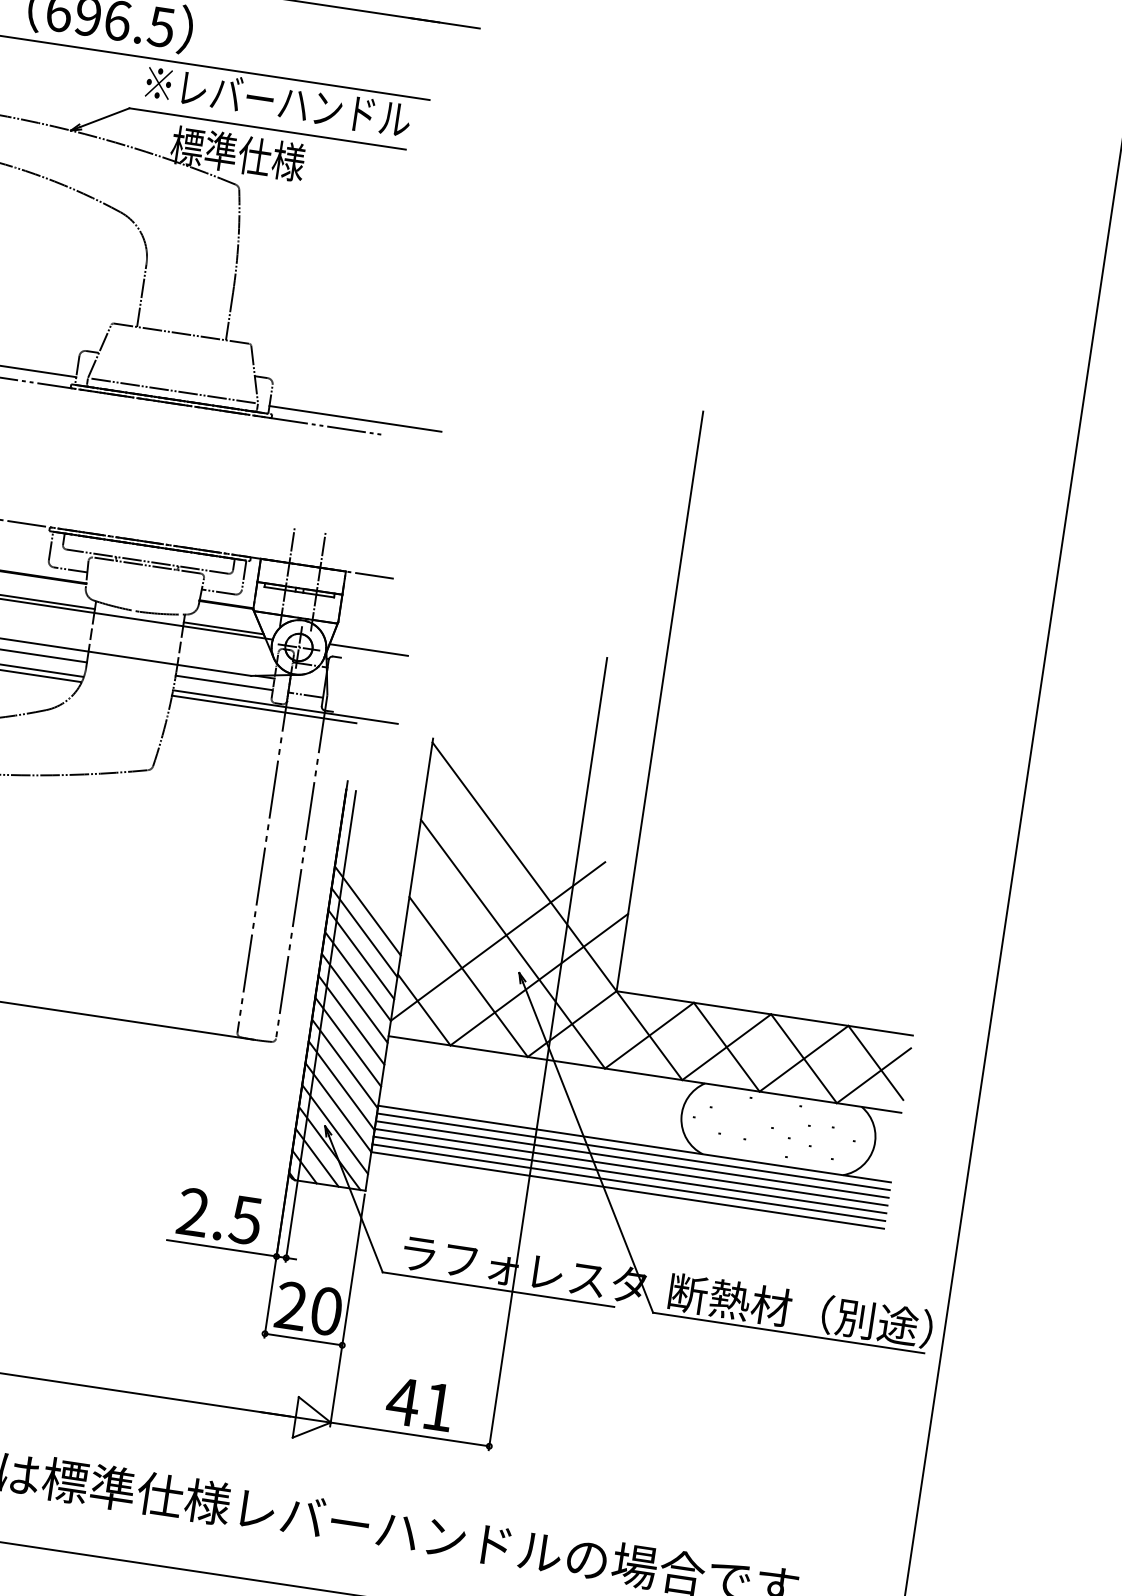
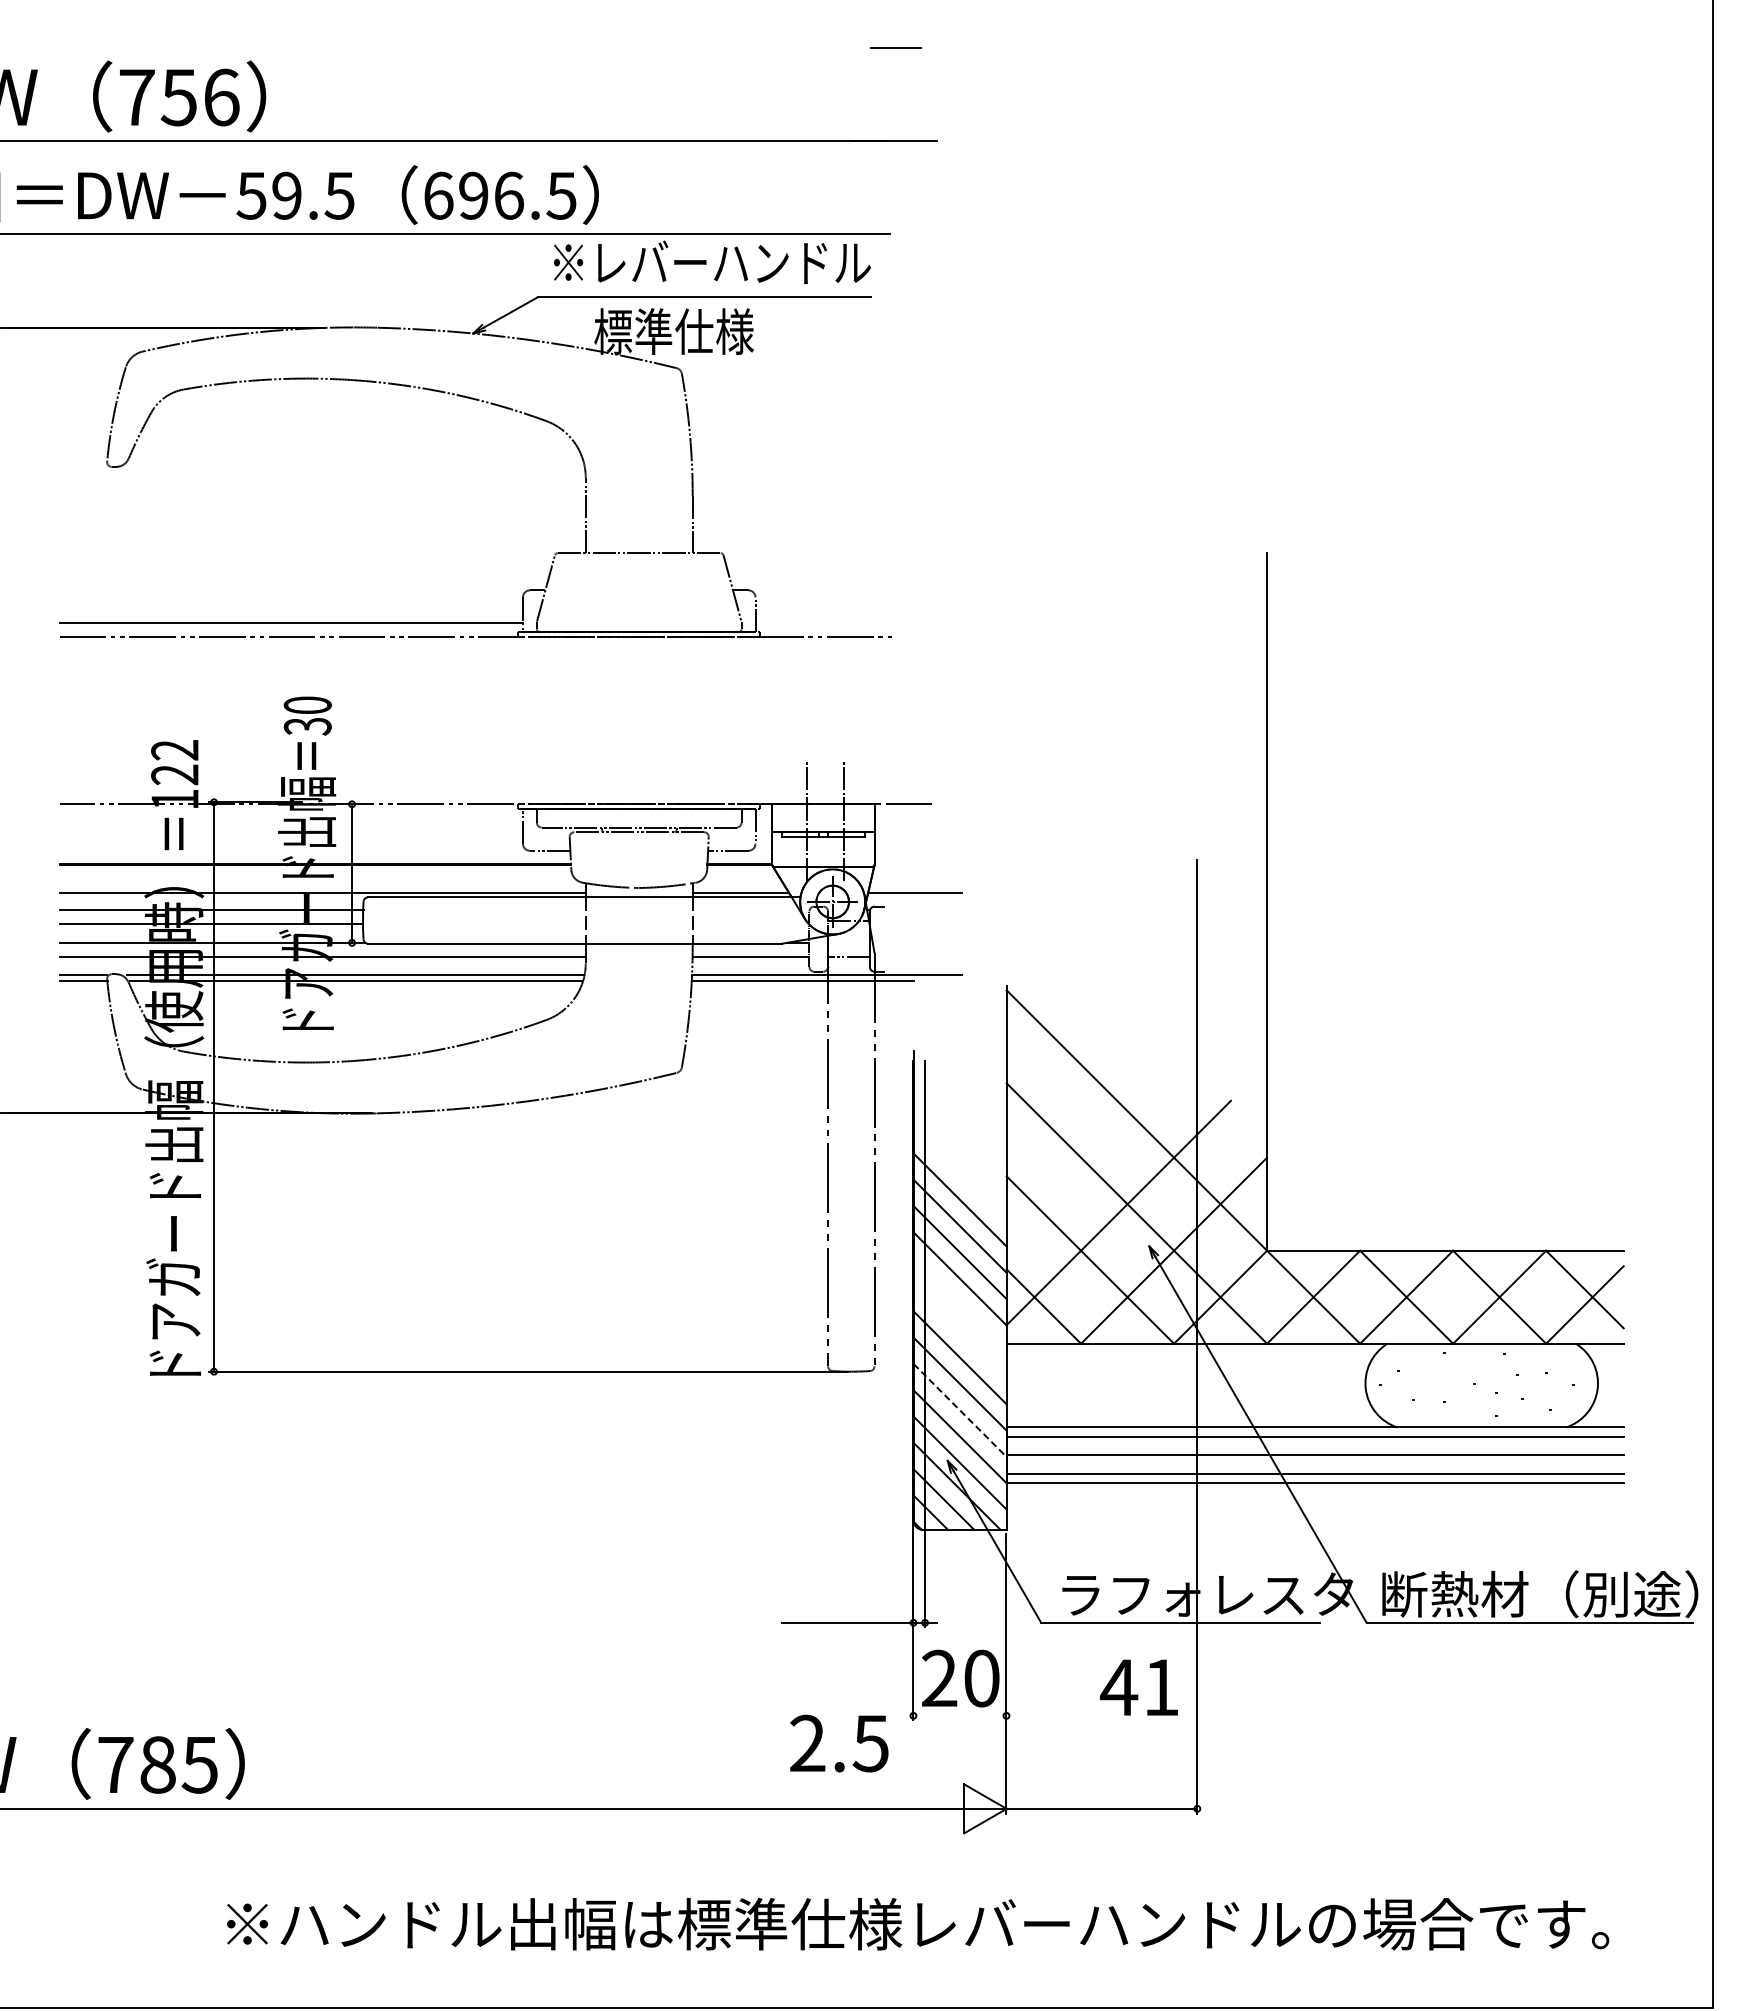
line: (172, 390) -> (638, 621), removed
line: (355, 418) -> (858, 622), removed
line: (354, 997) -> (959, 1304), removed
line: (351, 1020) -> (959, 1331), removed
line: (342, 1085) -> (960, 1410), solid -> dashed
line: (631, 1159) -> (1314, 1446), removed
line: (629, 1174) -> (1314, 1464), removed
text: (219, 1216) -> (839, 1743), moved
line: (303, 1339) -> (959, 1715), removed
text: (419, 1404) -> (1138, 1687), moved

